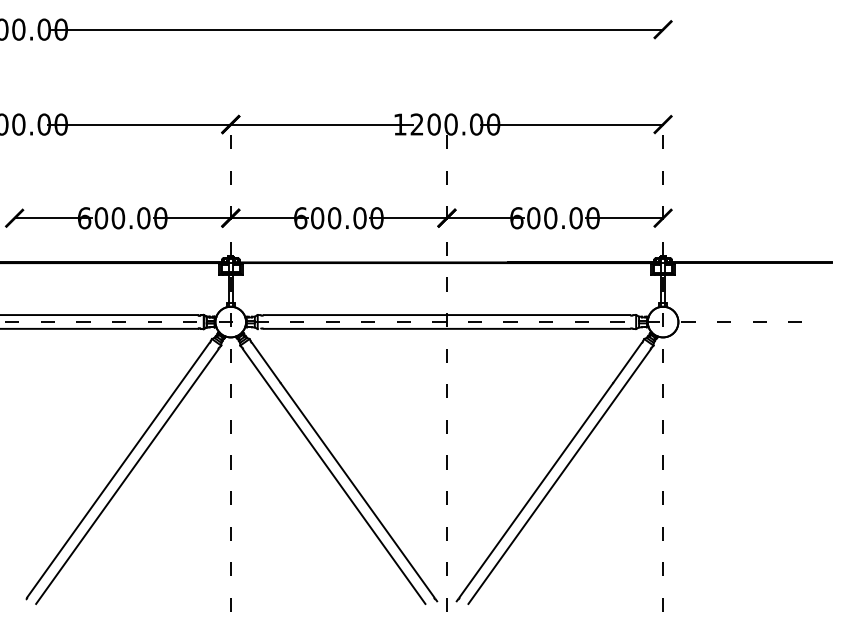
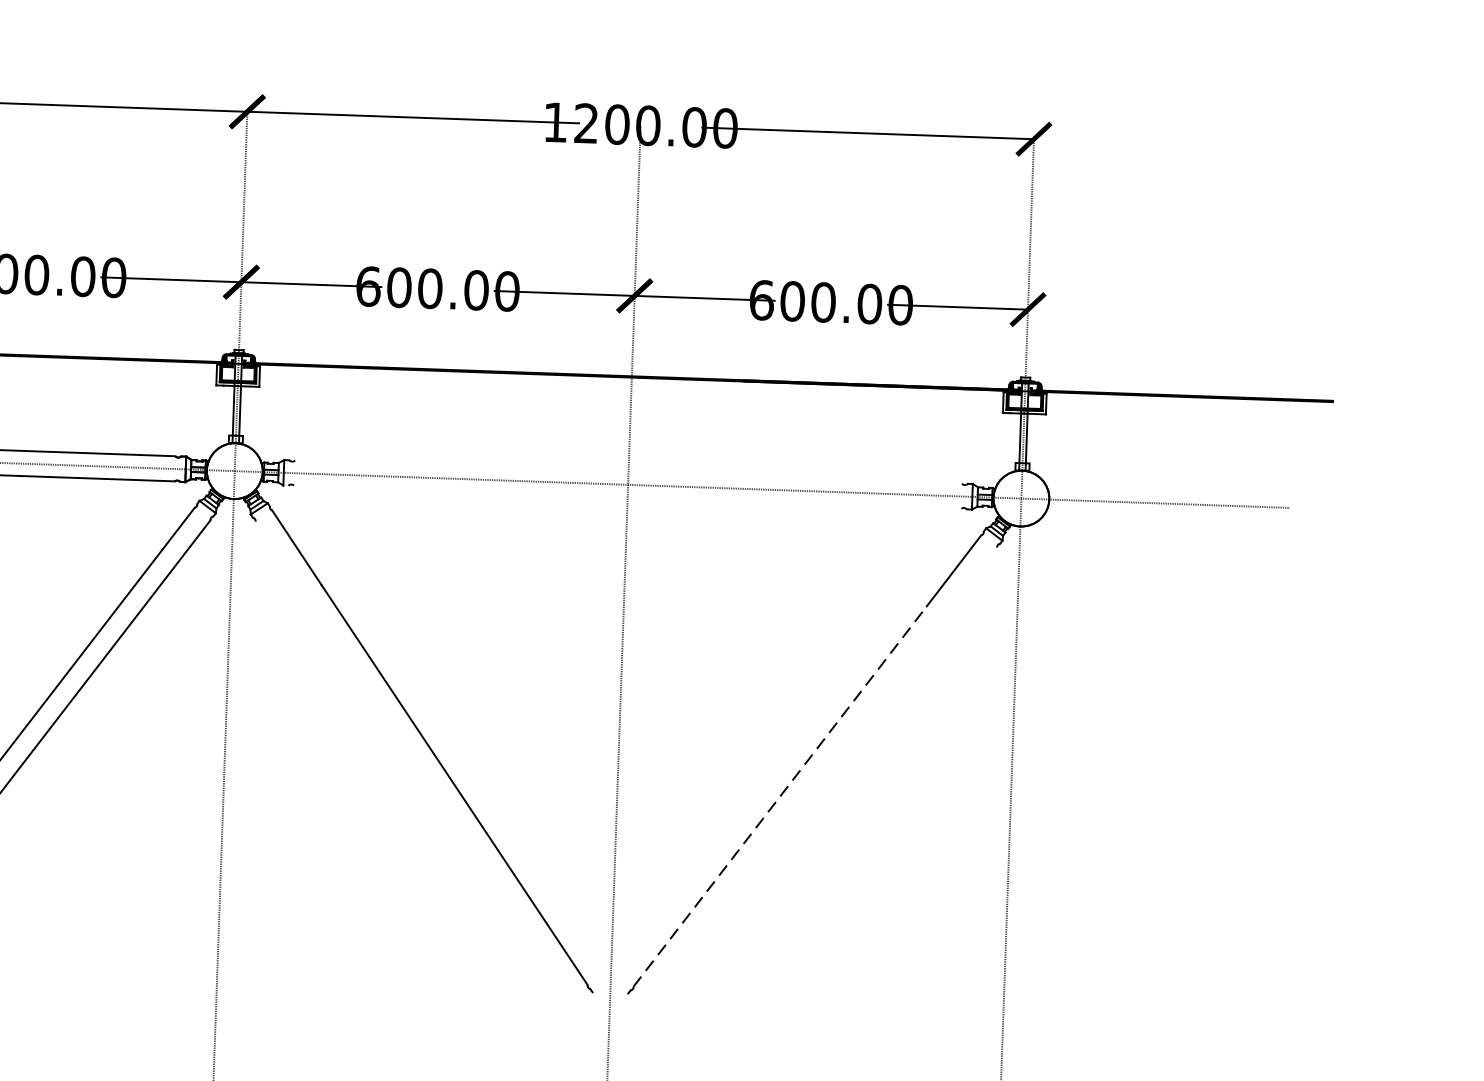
line: (446, 315) -> (627, 472), removed
line: (446, 328) -> (626, 496), removed
line: (334, 476) -> (413, 758), removed
line: (559, 476) -> (823, 773), removed
line: (536, 490) -> (780, 797), solid -> dashed

